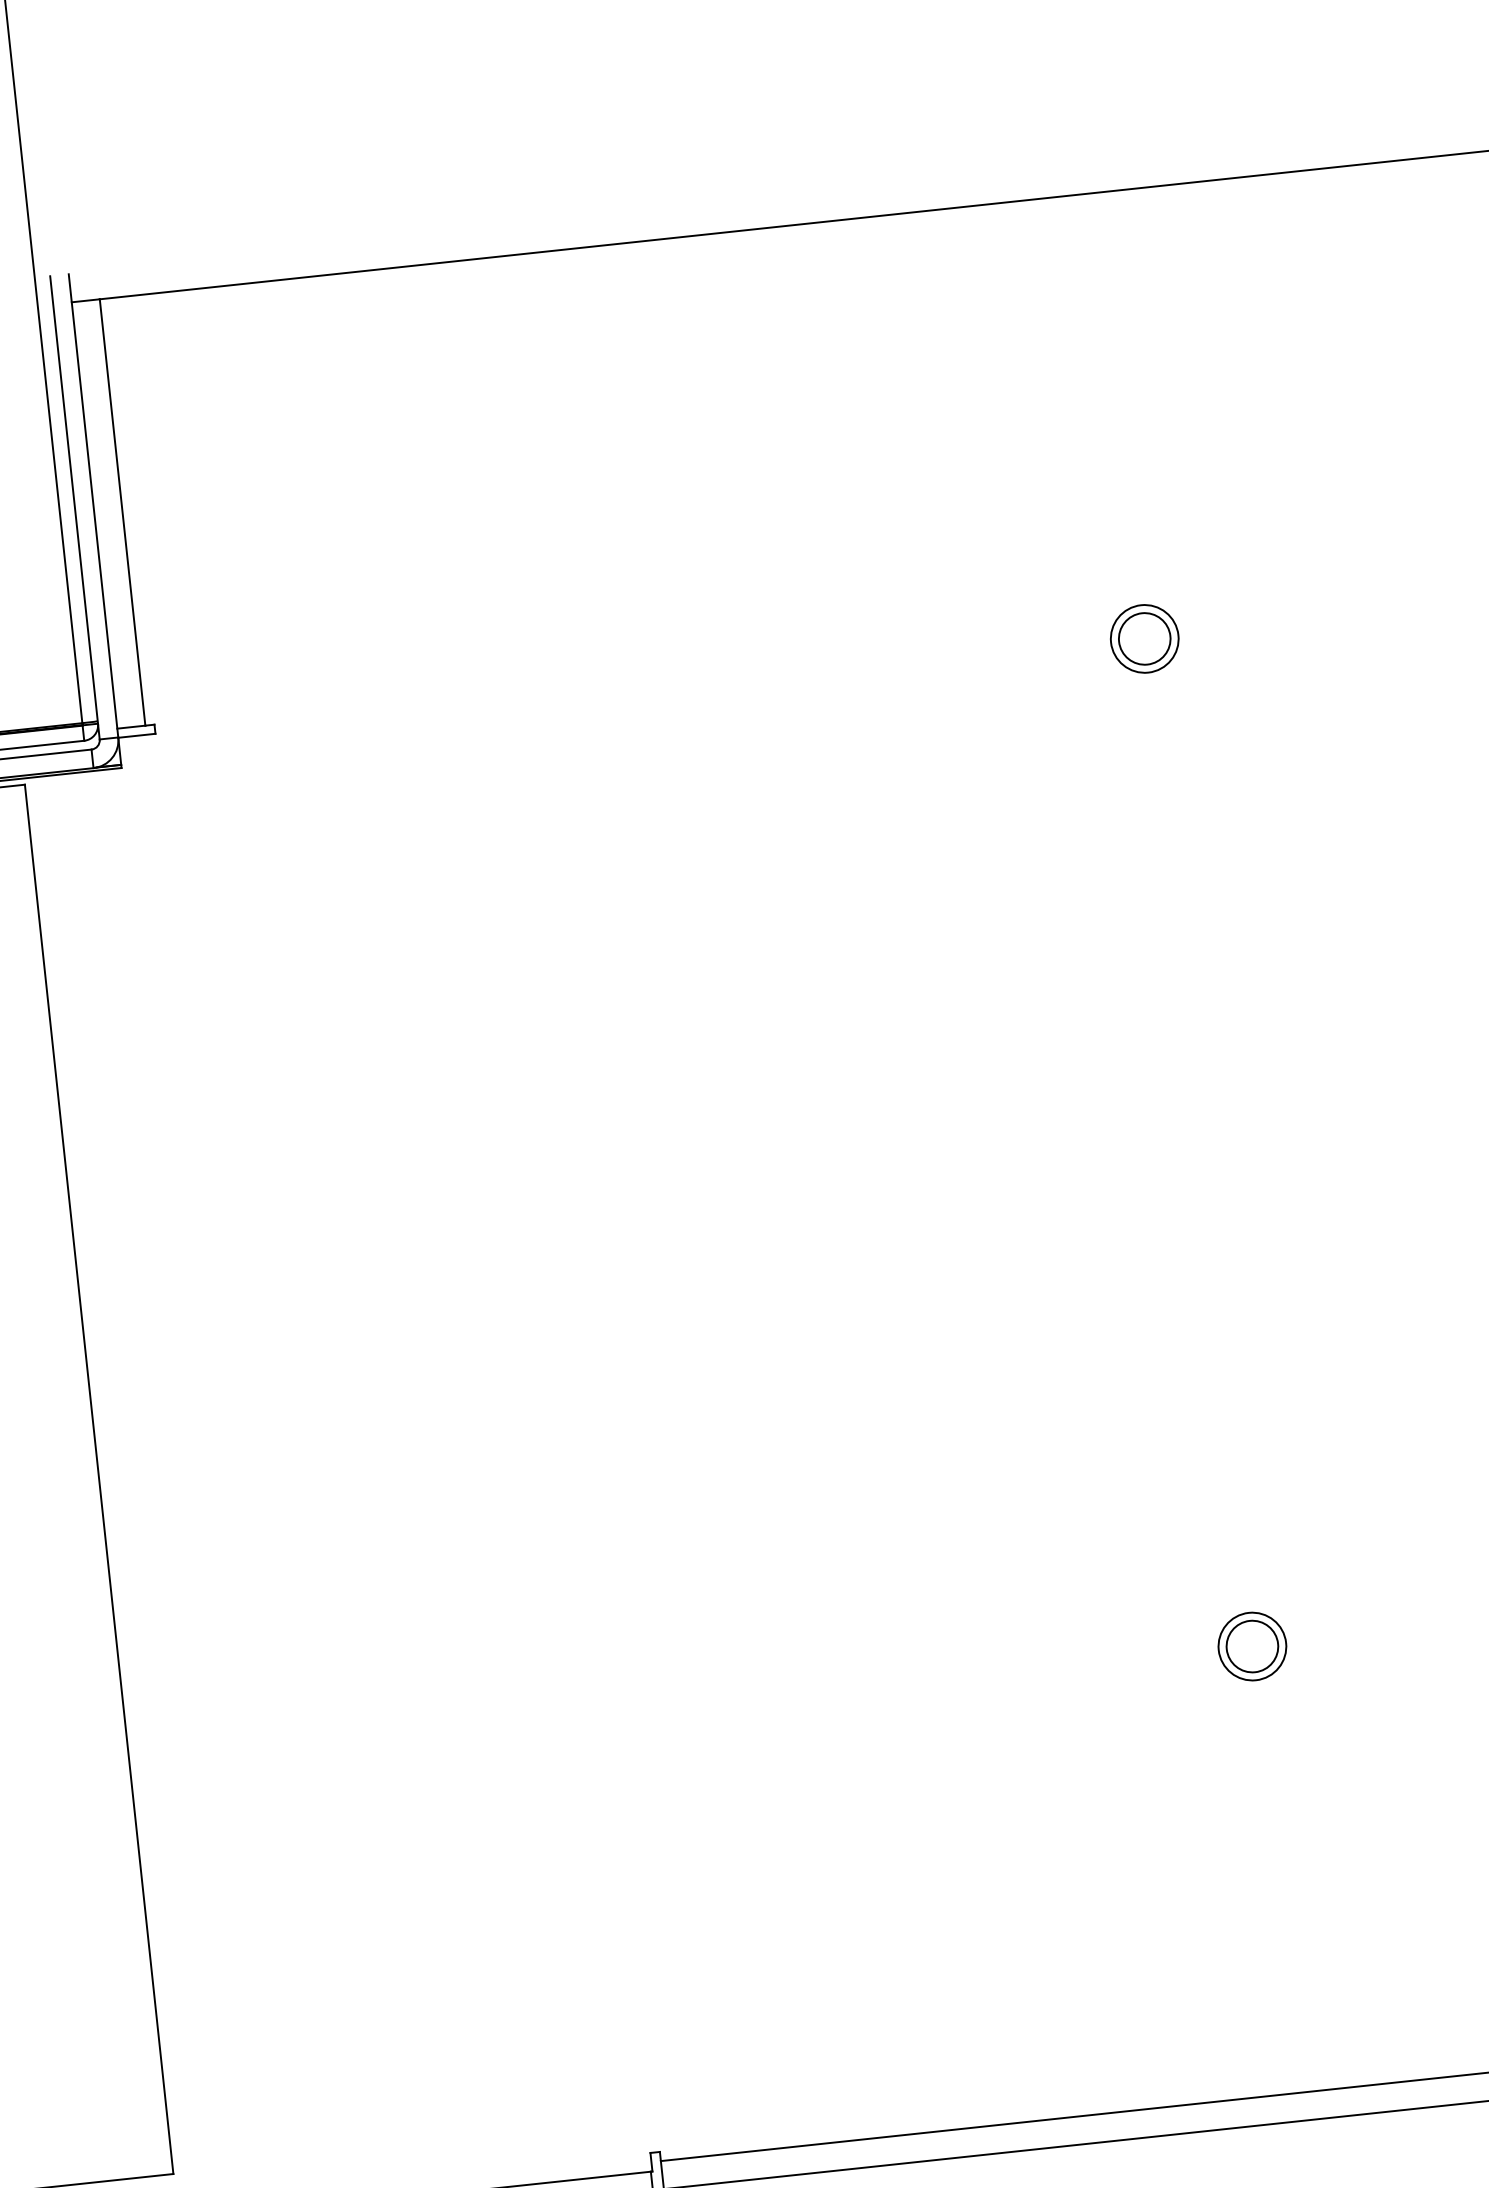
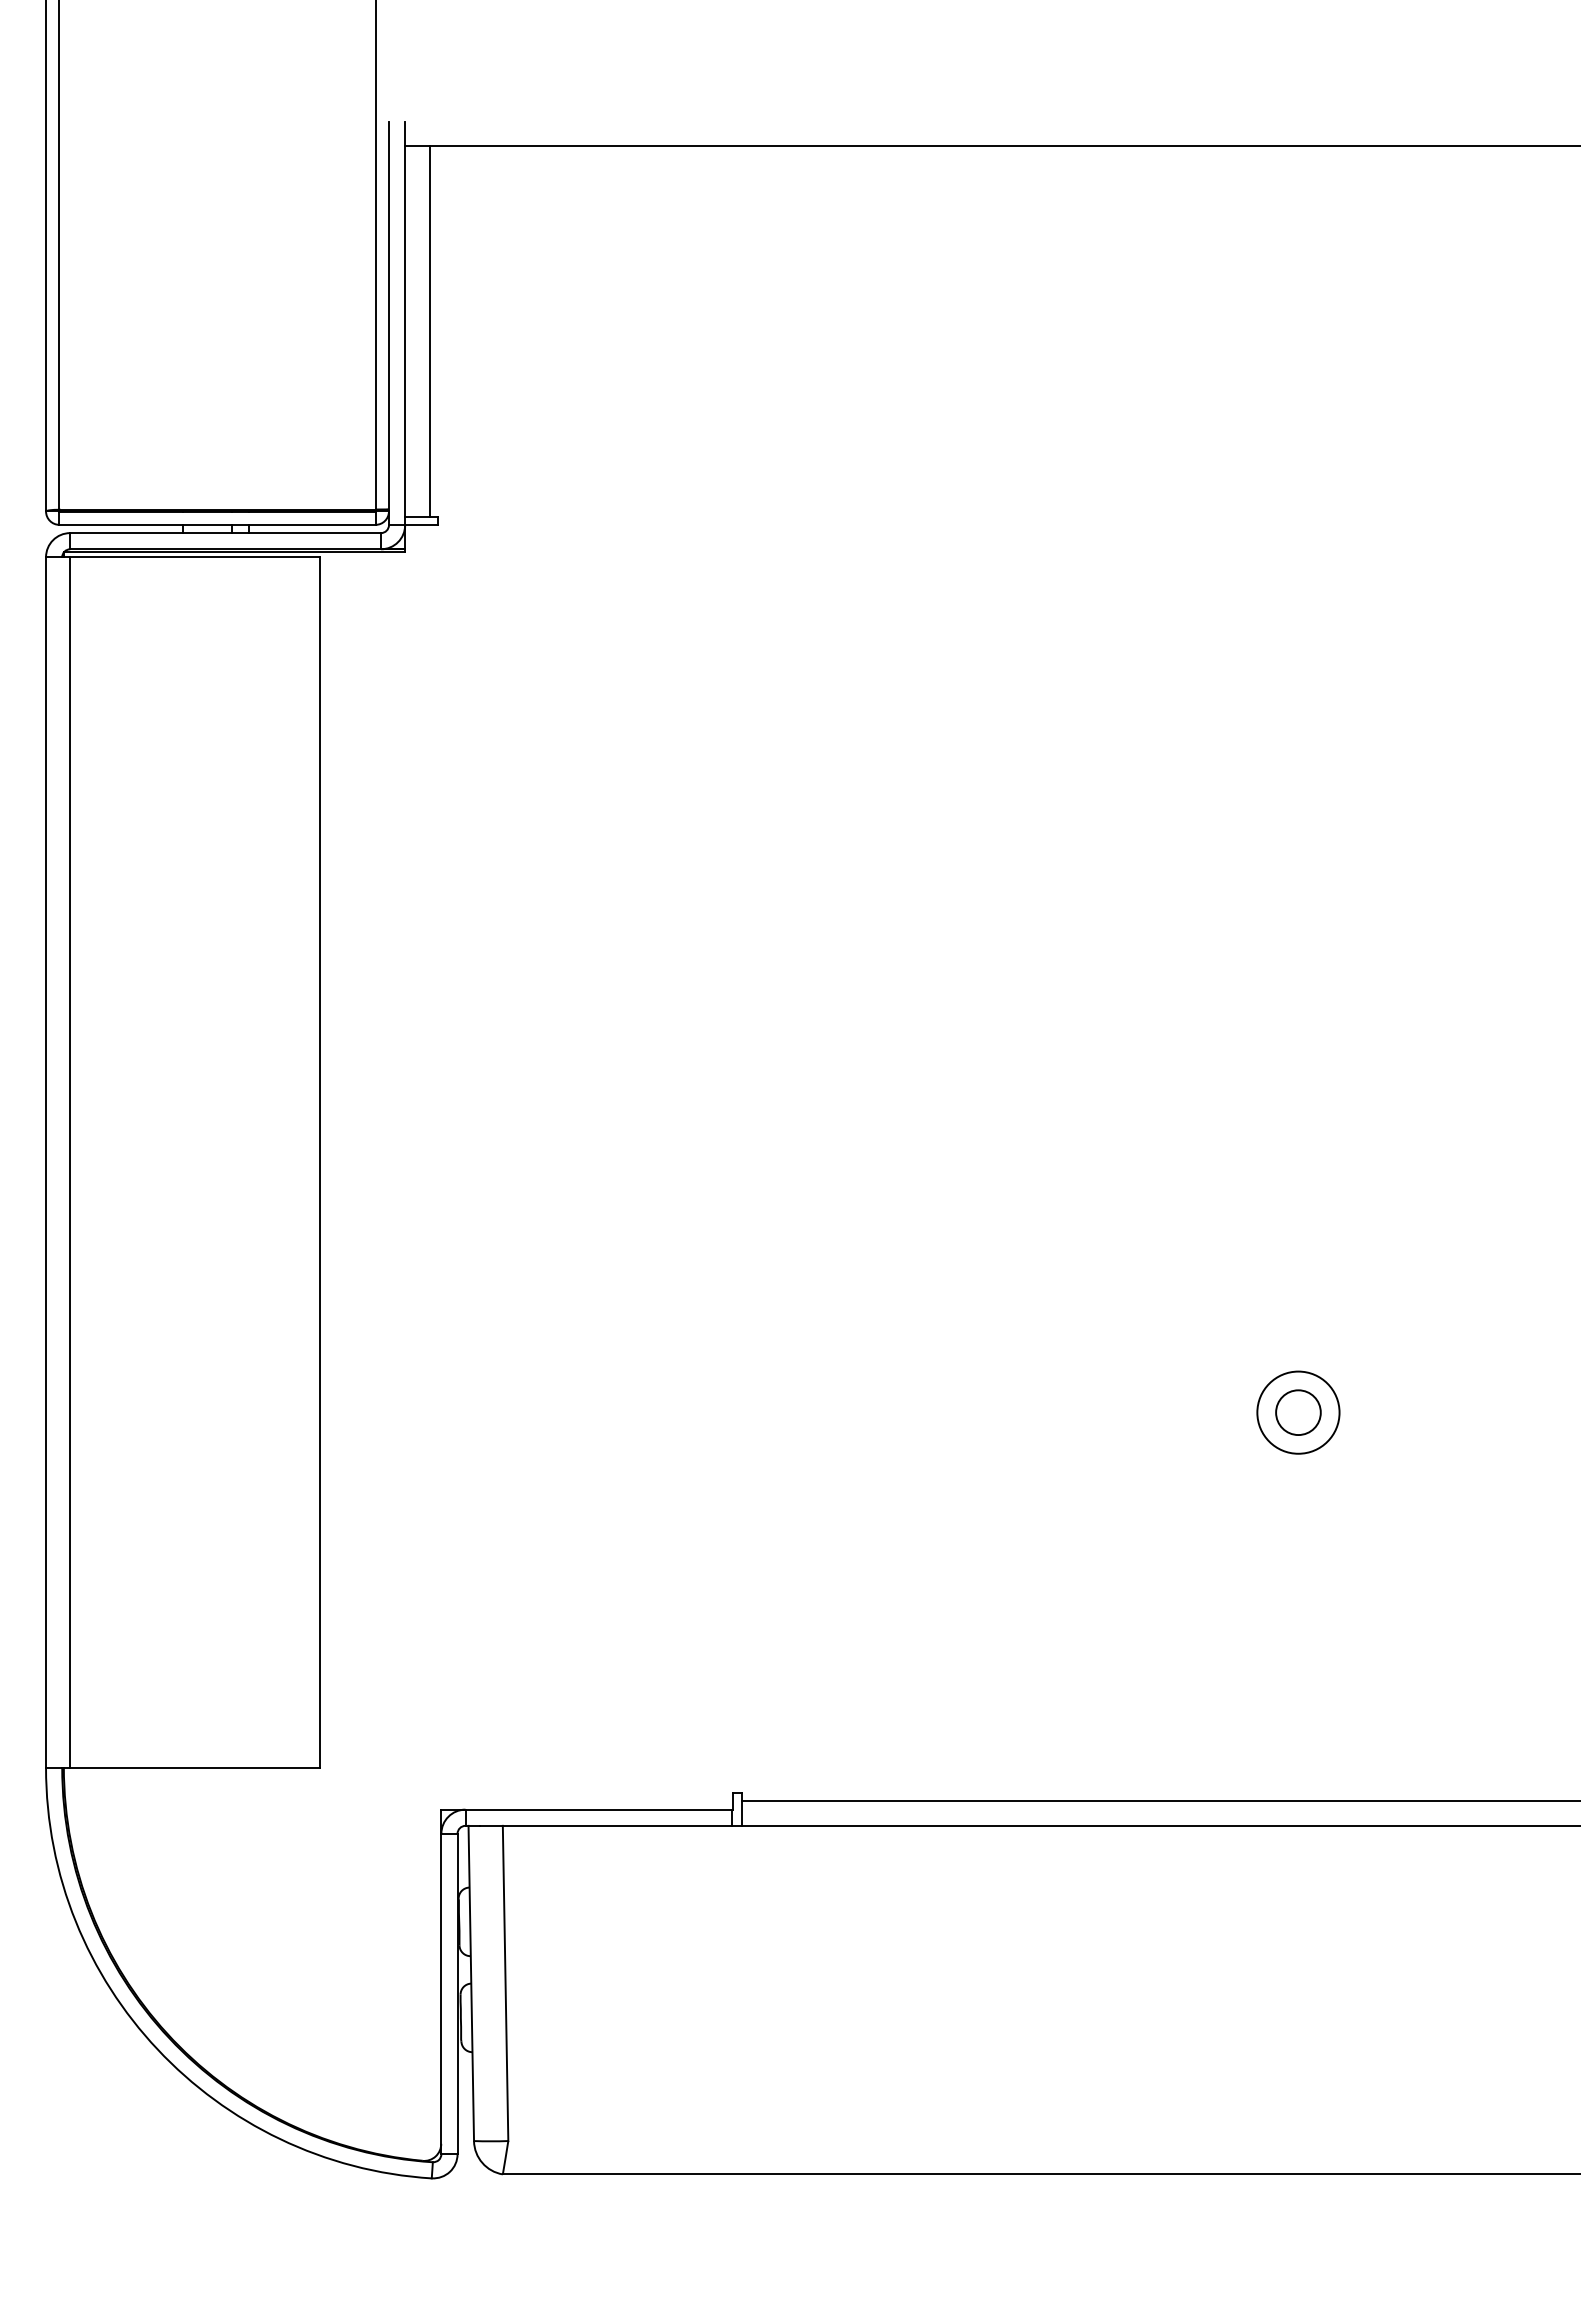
part: (1144, 638) -> (1298, 534), removed
circle: (1252, 1646) -> (1298, 1412), size x1.4

